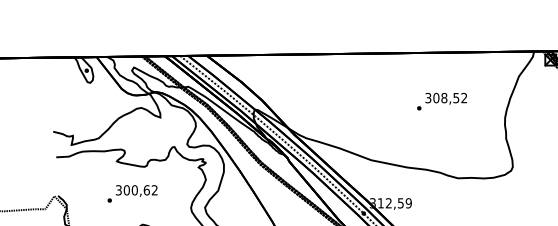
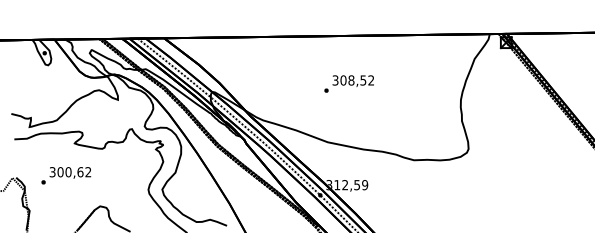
text: (441, 101) -> (348, 83), moved
text: (132, 193) -> (66, 175), moved

